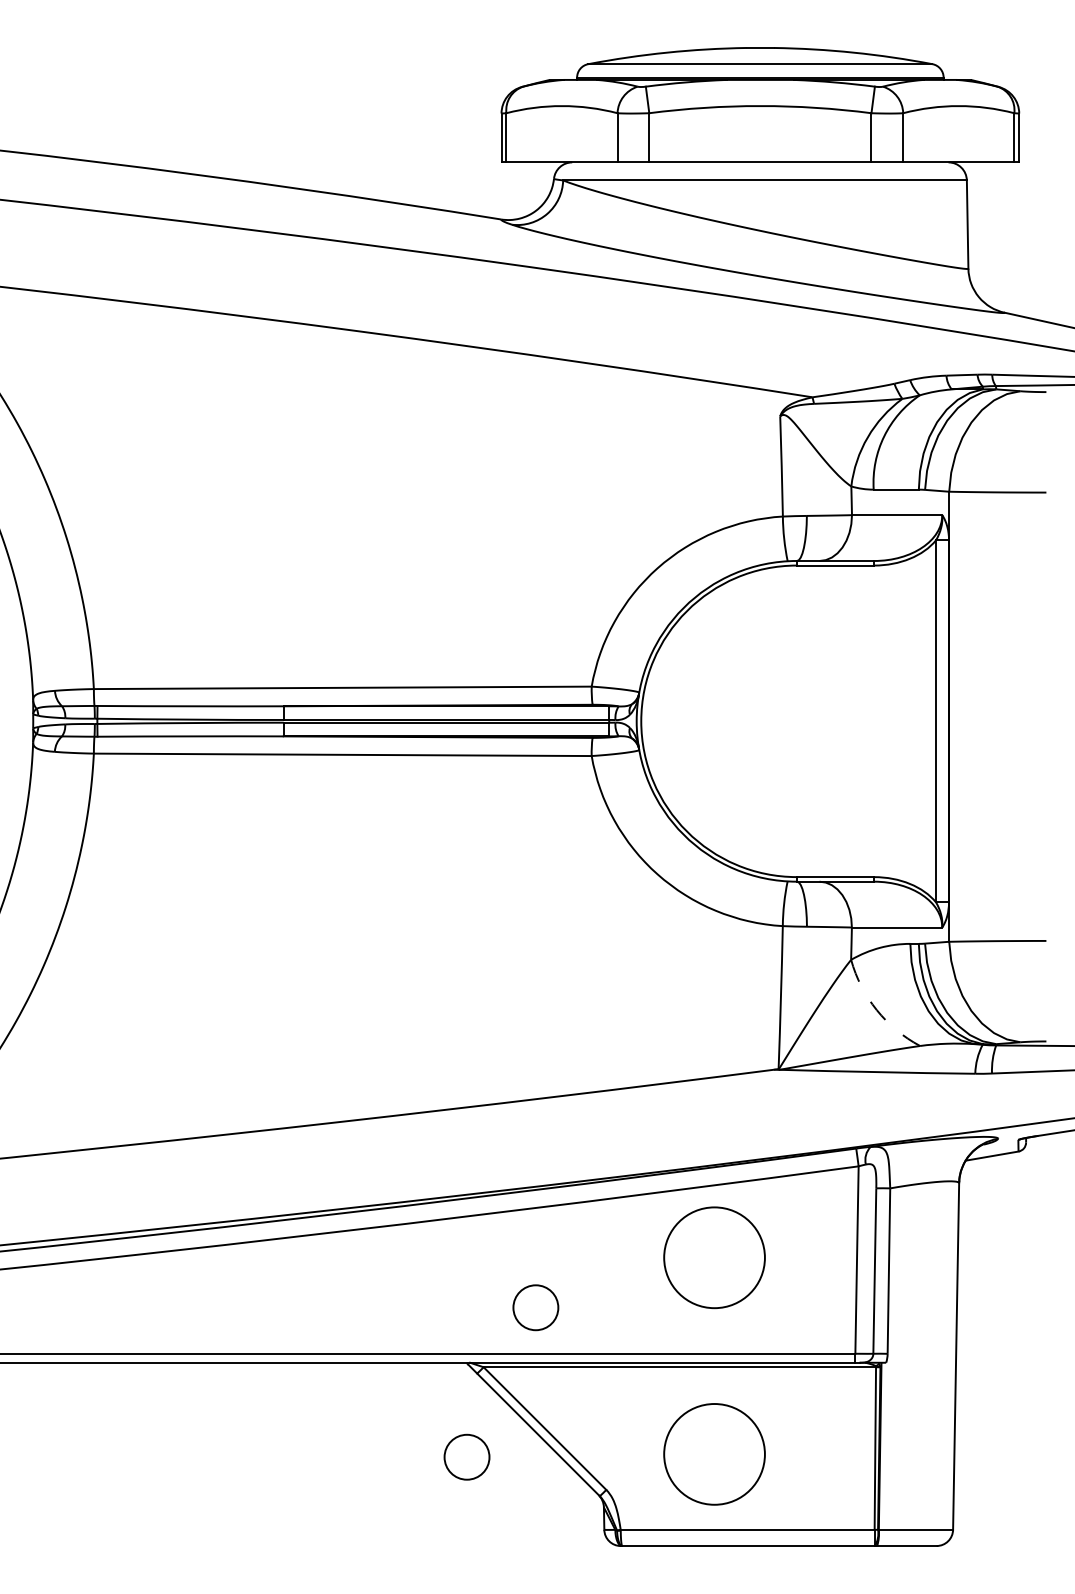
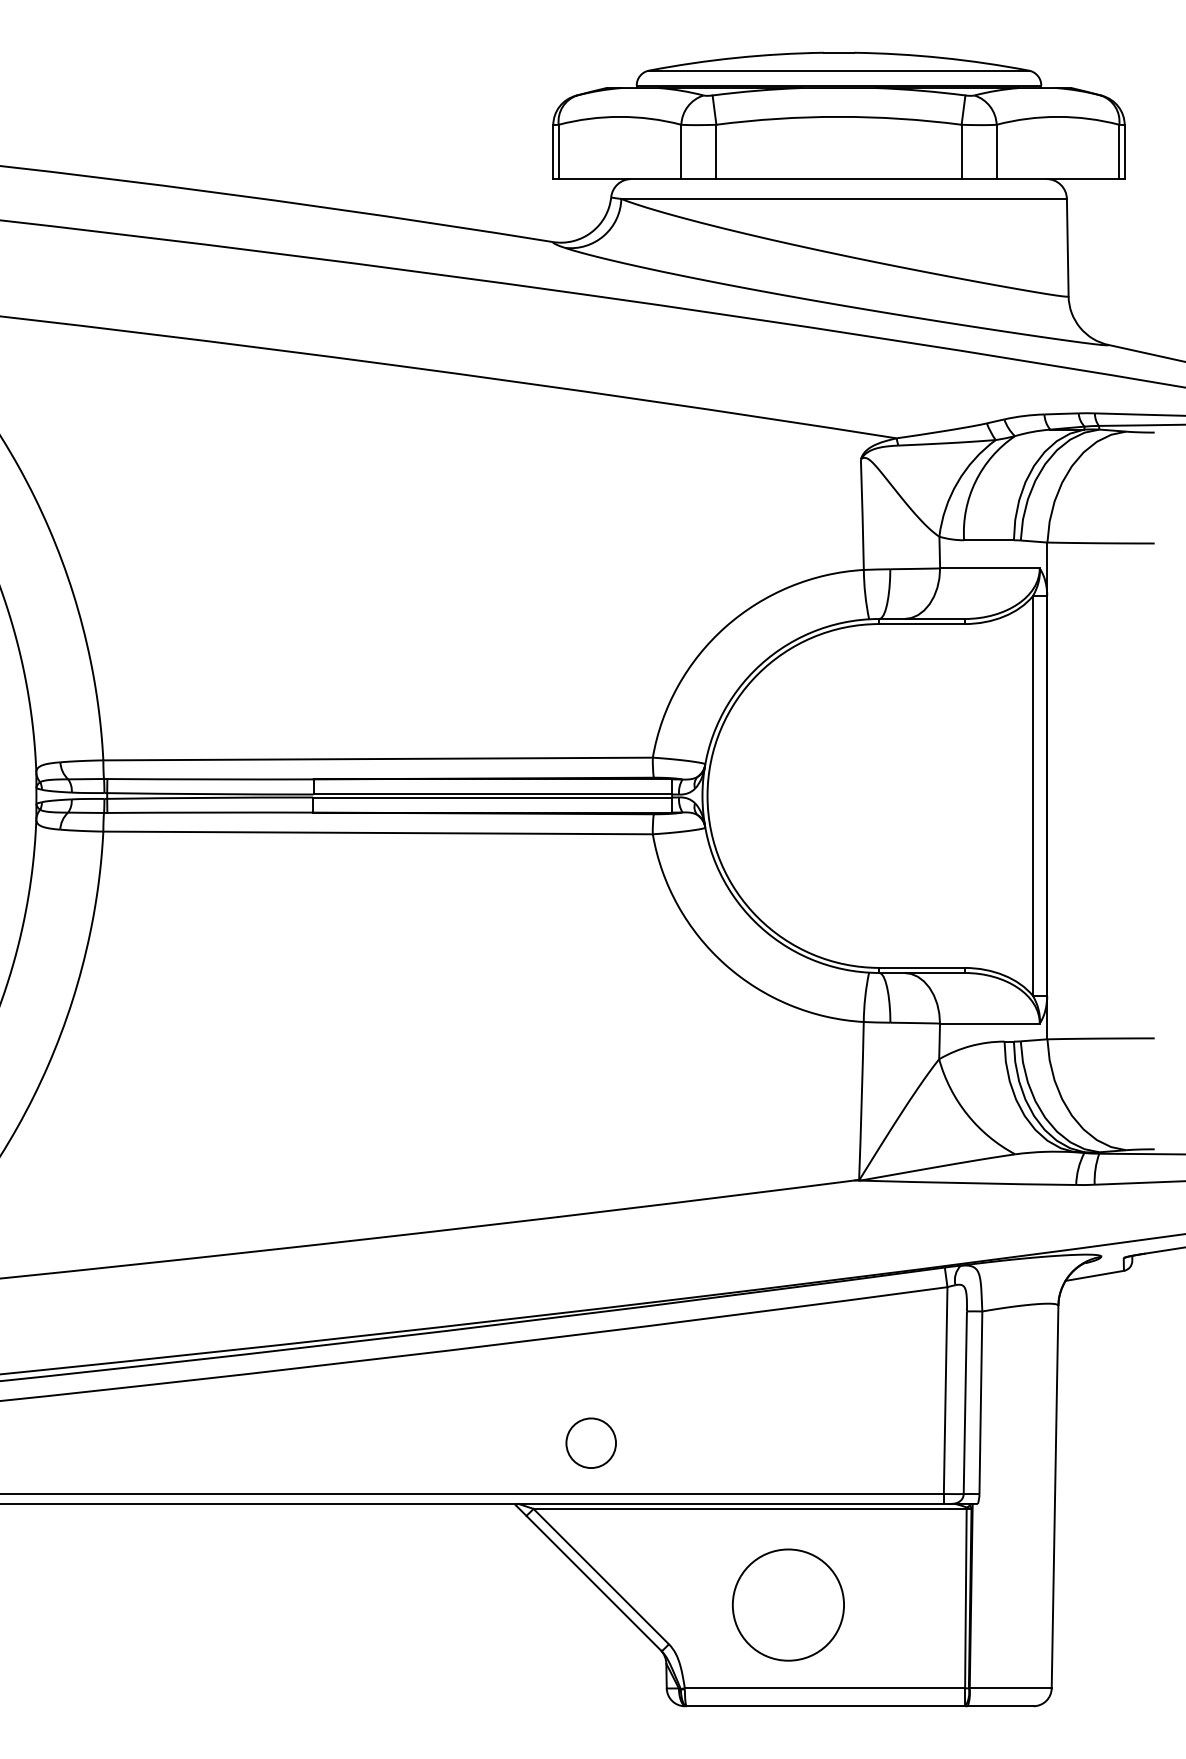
arc: (876, 1009) -> (967, 1114), dashed -> solid
circle: (713, 1257) -> (787, 1387), removed
circle: (466, 1456) -> (514, 1607), removed

